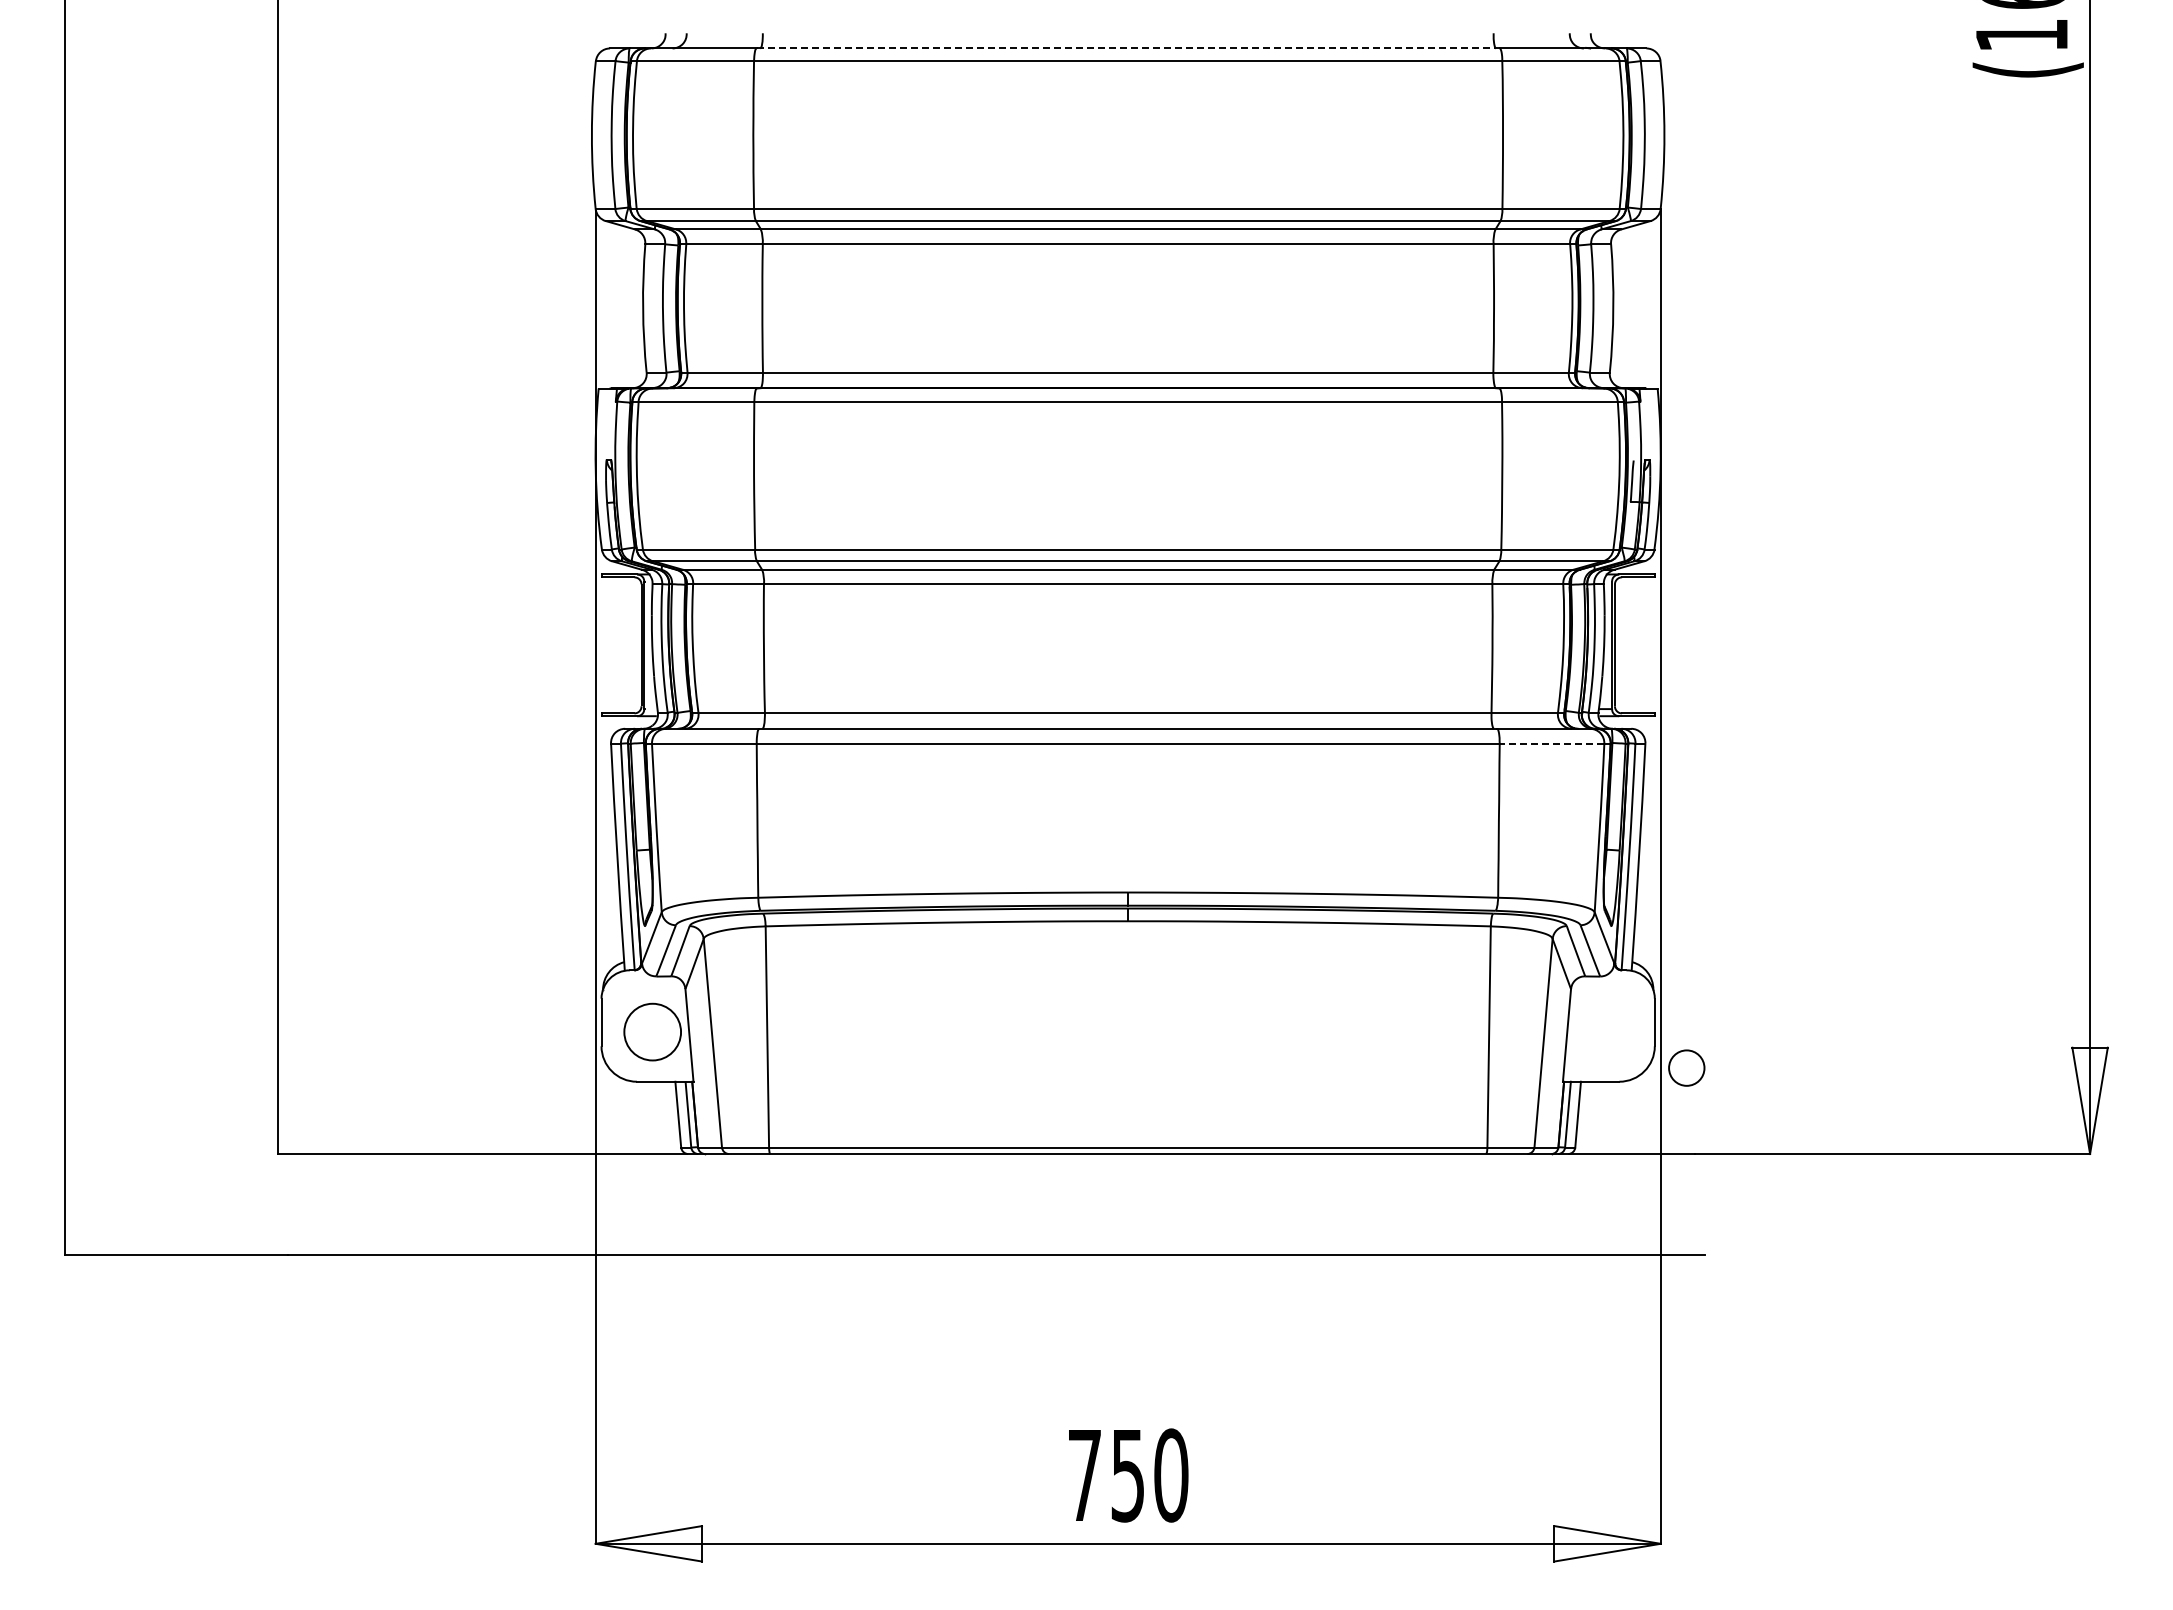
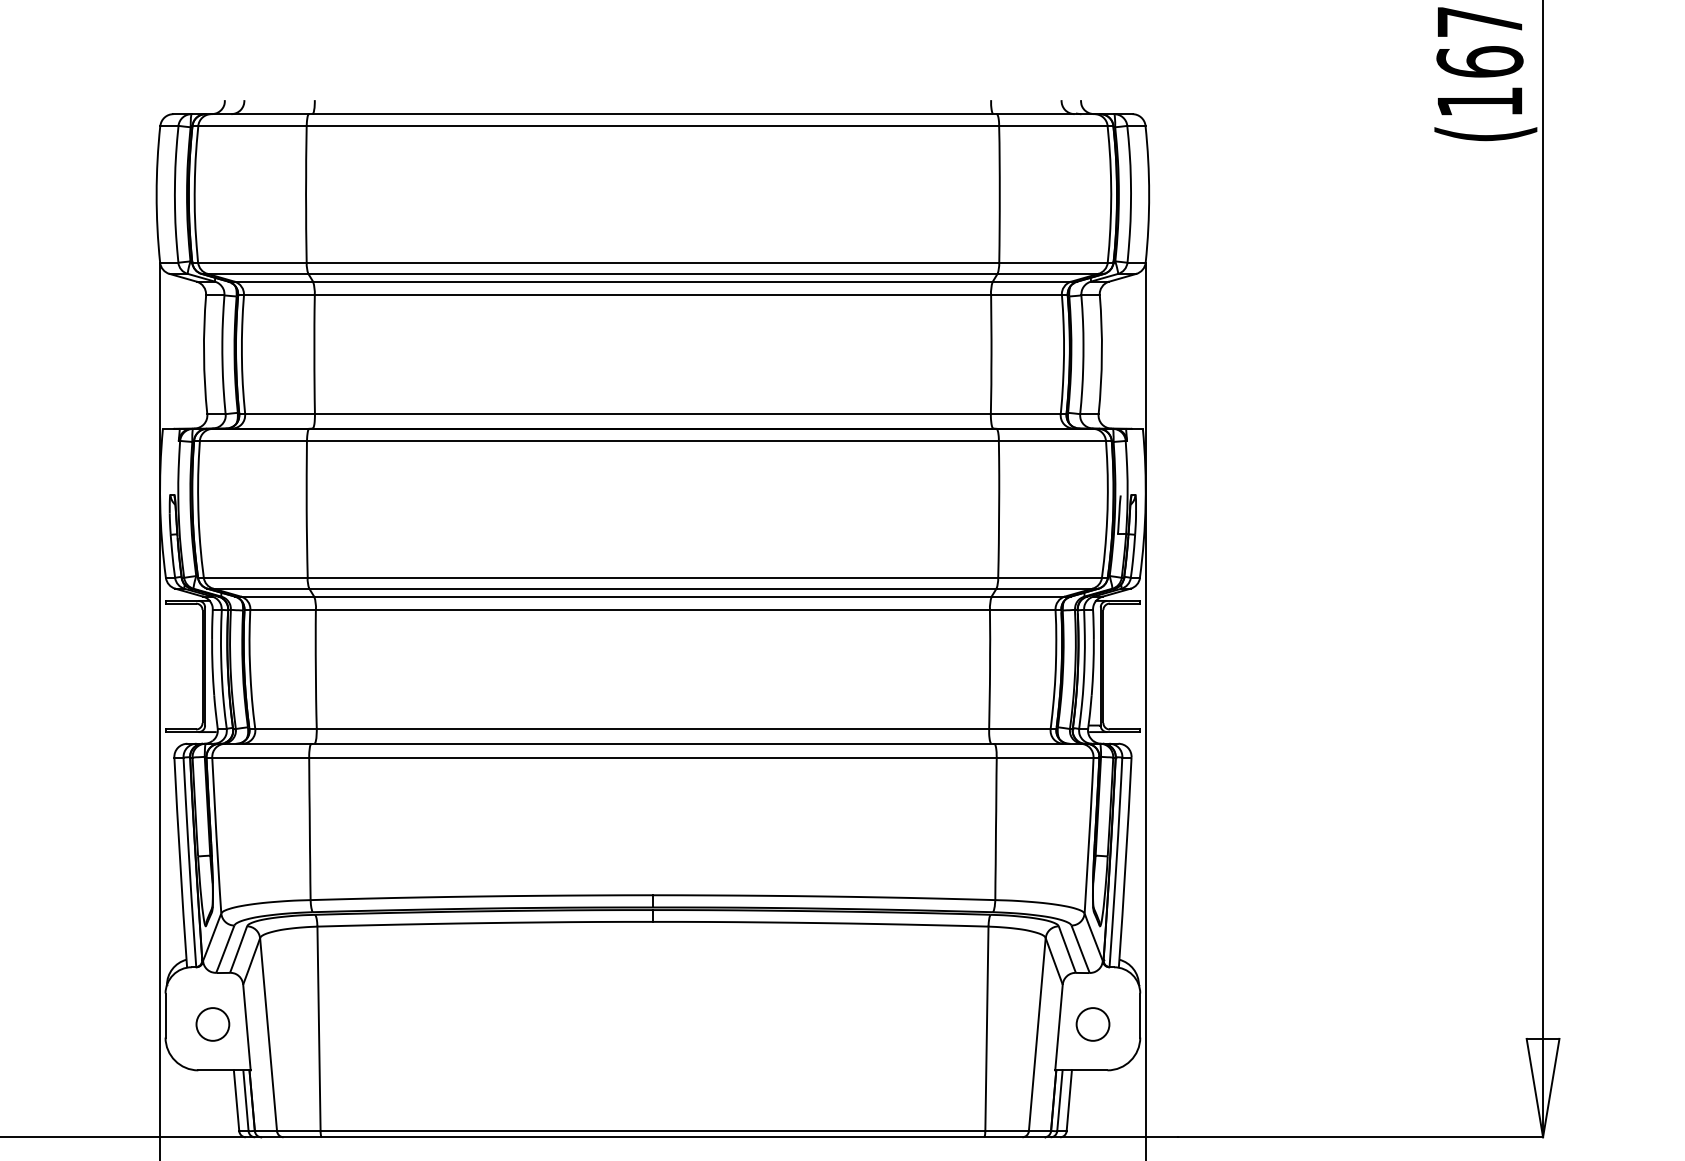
line: (1128, 48) -> (653, 114), dashed -> solid
line: (1551, 743) -> (1044, 757), dashed -> solid
circle: (652, 1031) -> (212, 1023), size x0.62
circle: (1686, 1067) -> (1092, 1023), moved

